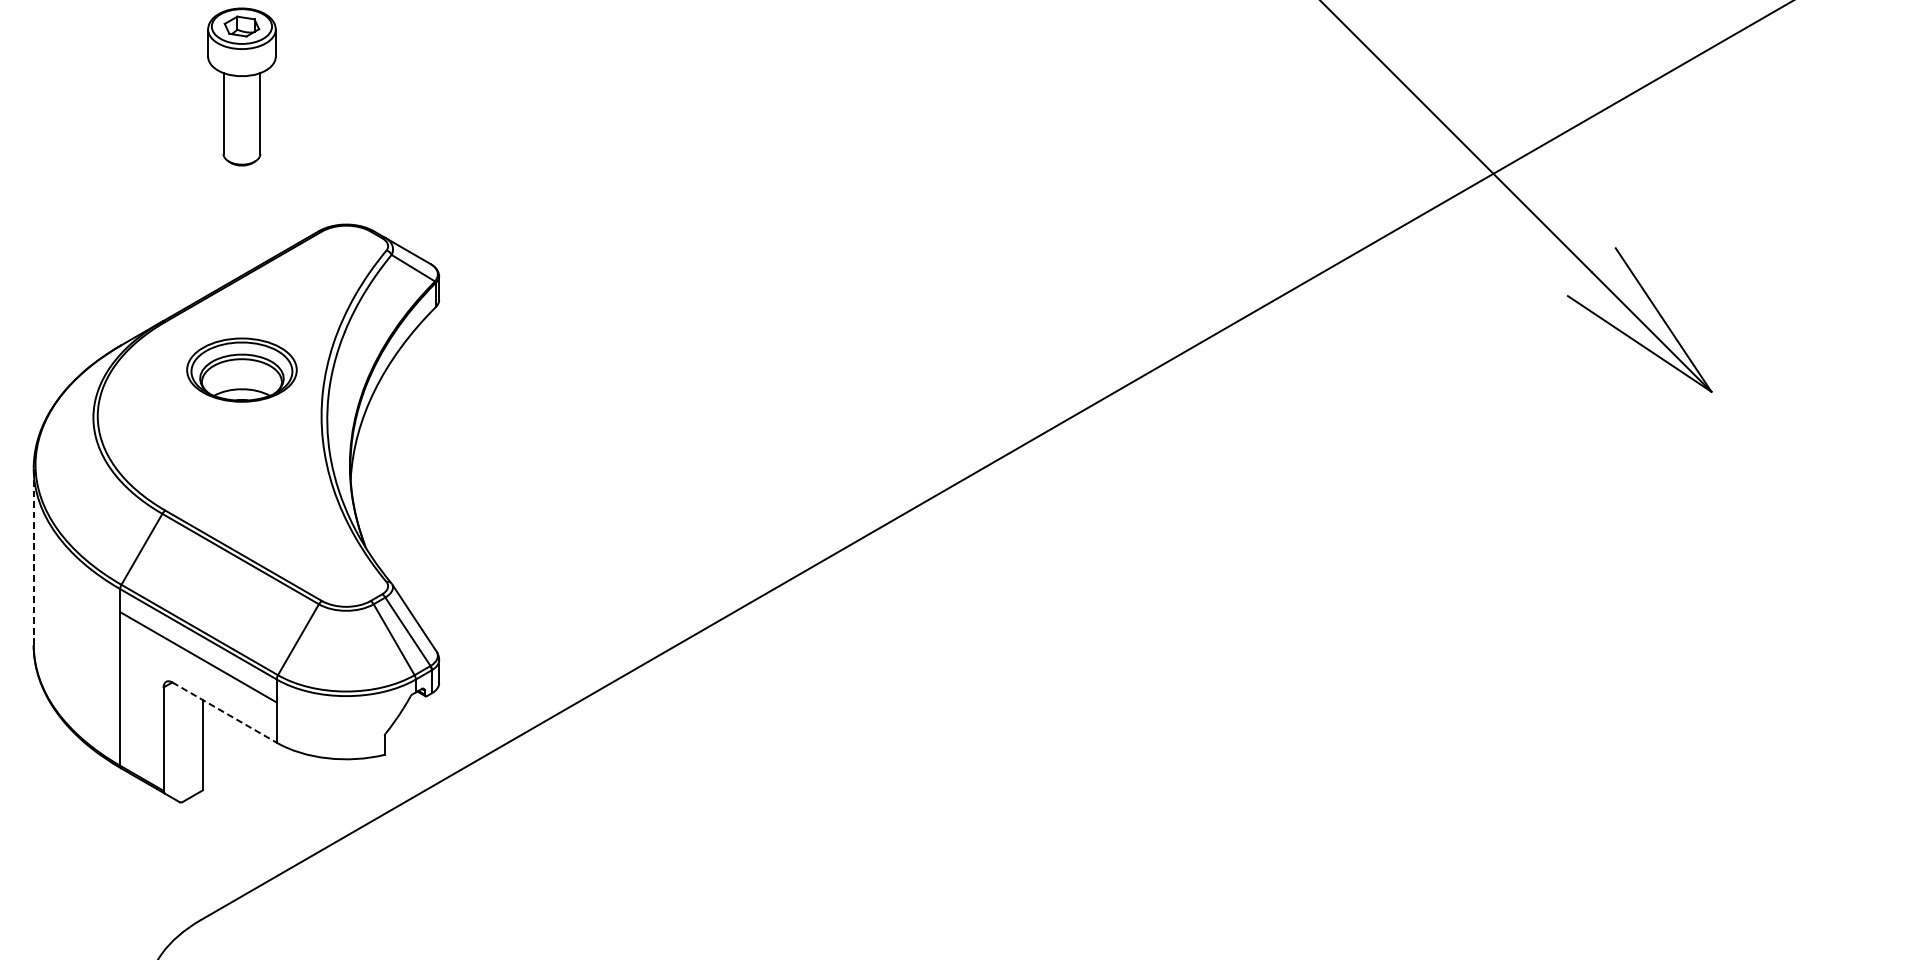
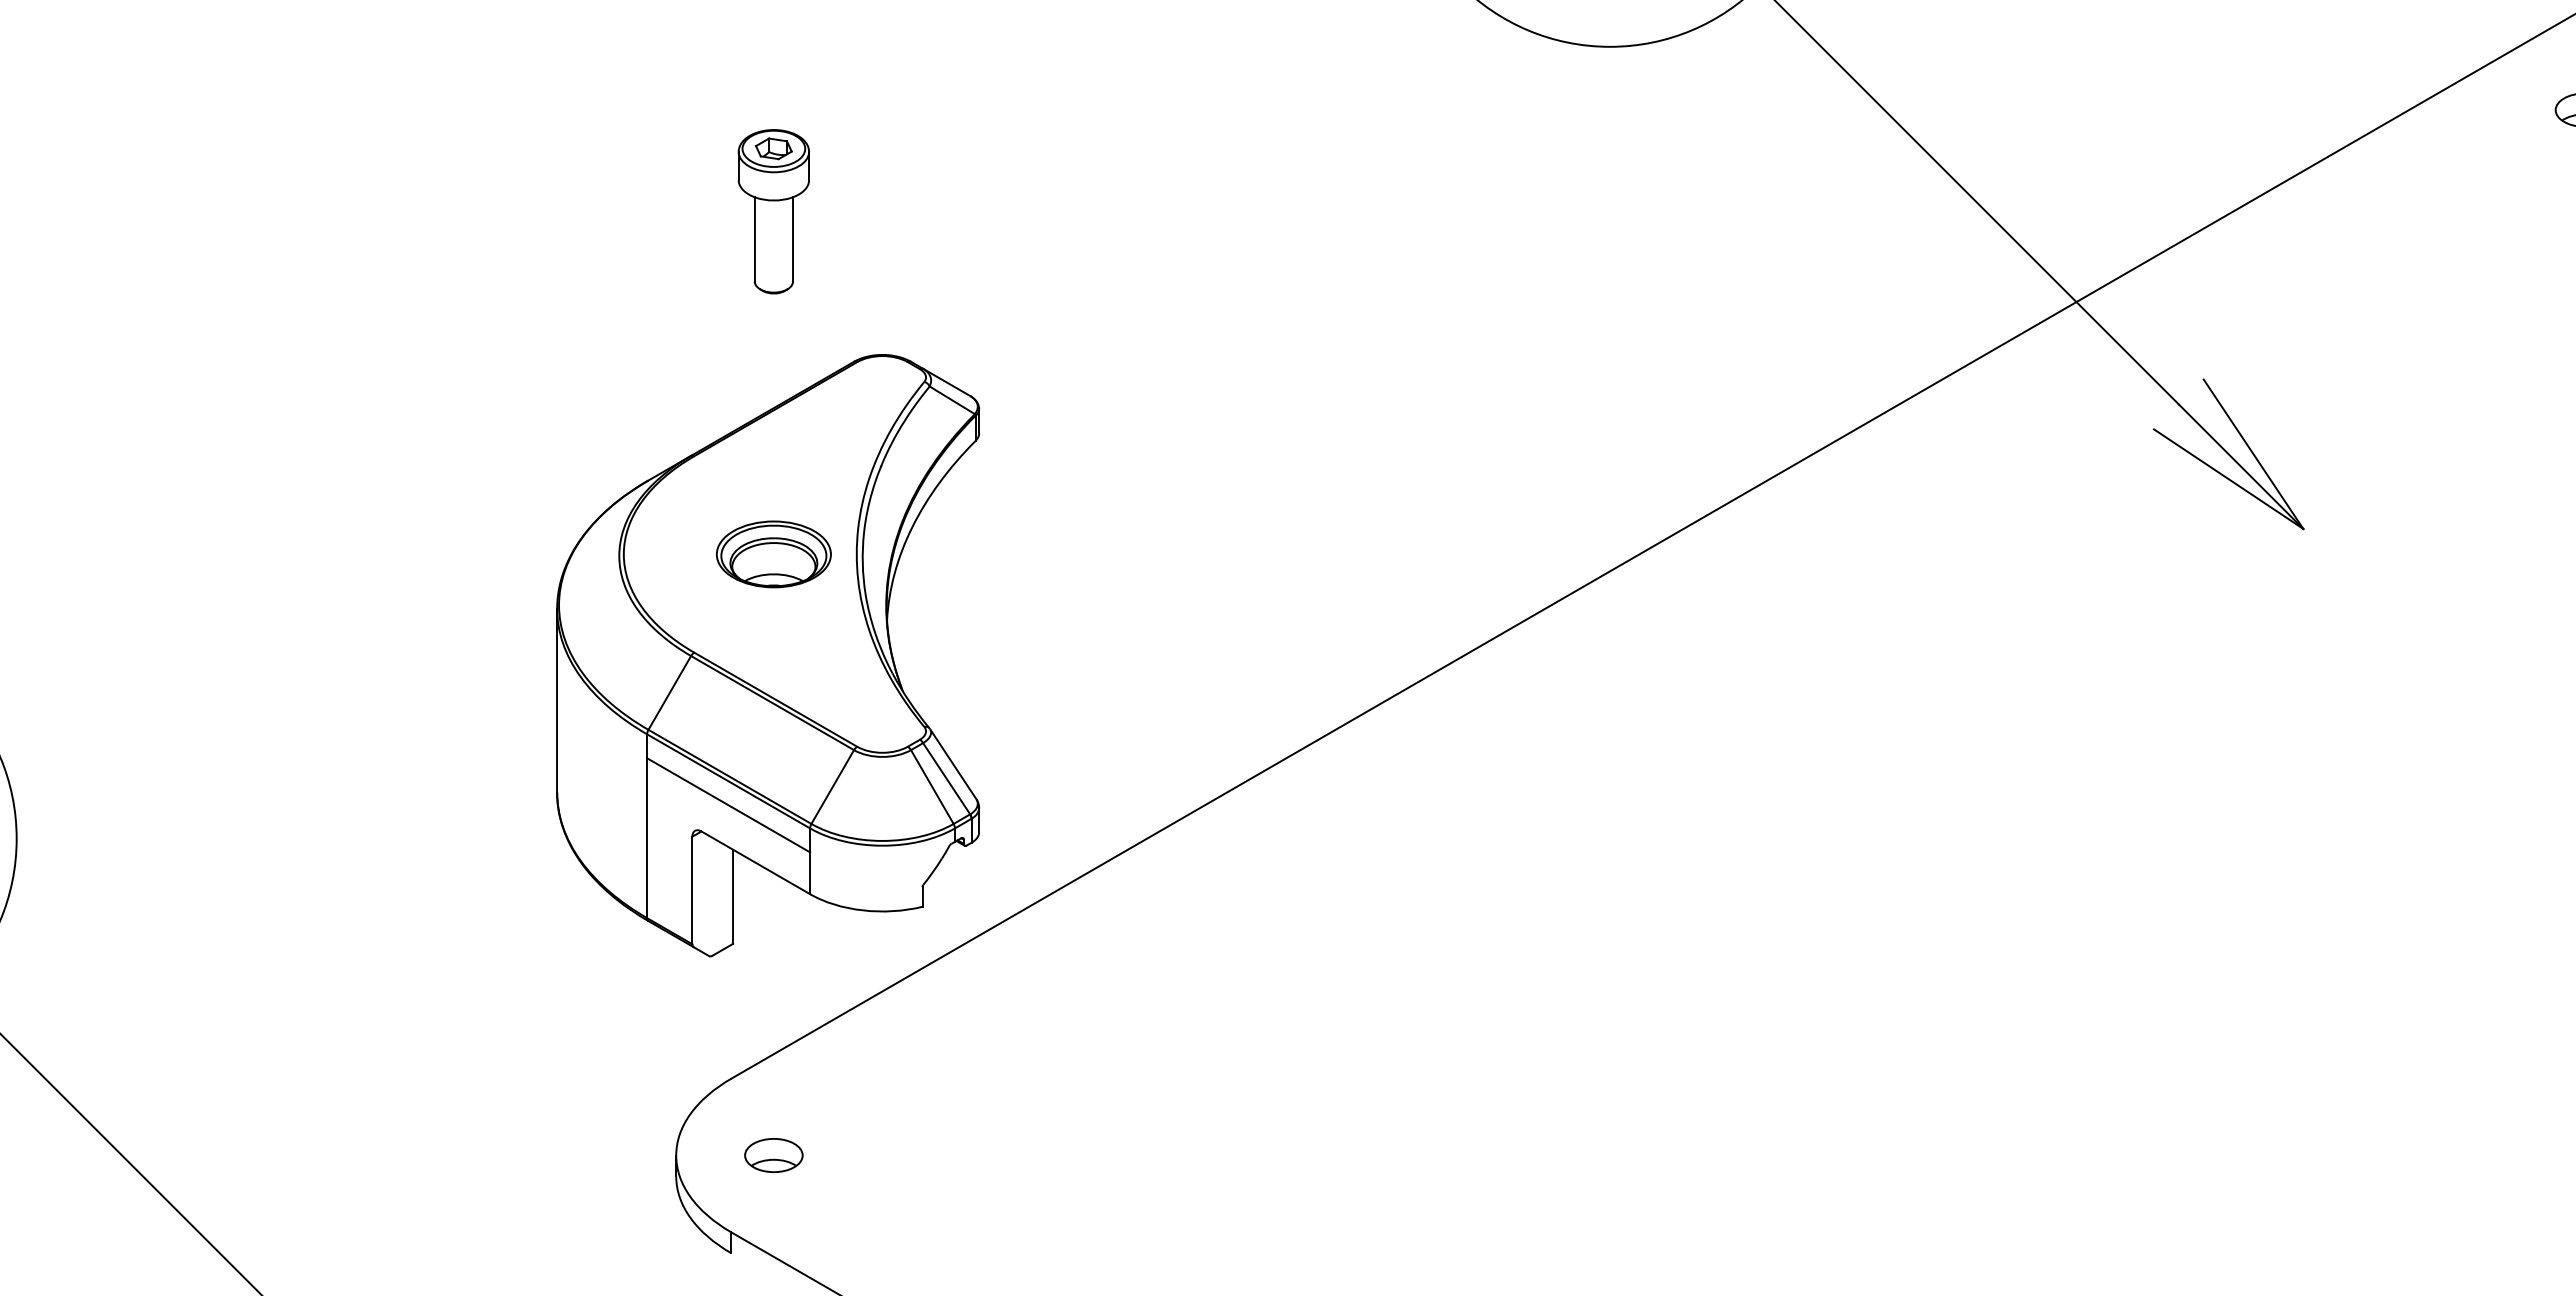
part: (241, 370) -> (773, 554), moved
line: (34, 556) -> (557, 700), dashed -> solid
line: (224, 712) -> (755, 862), dashed -> solid

